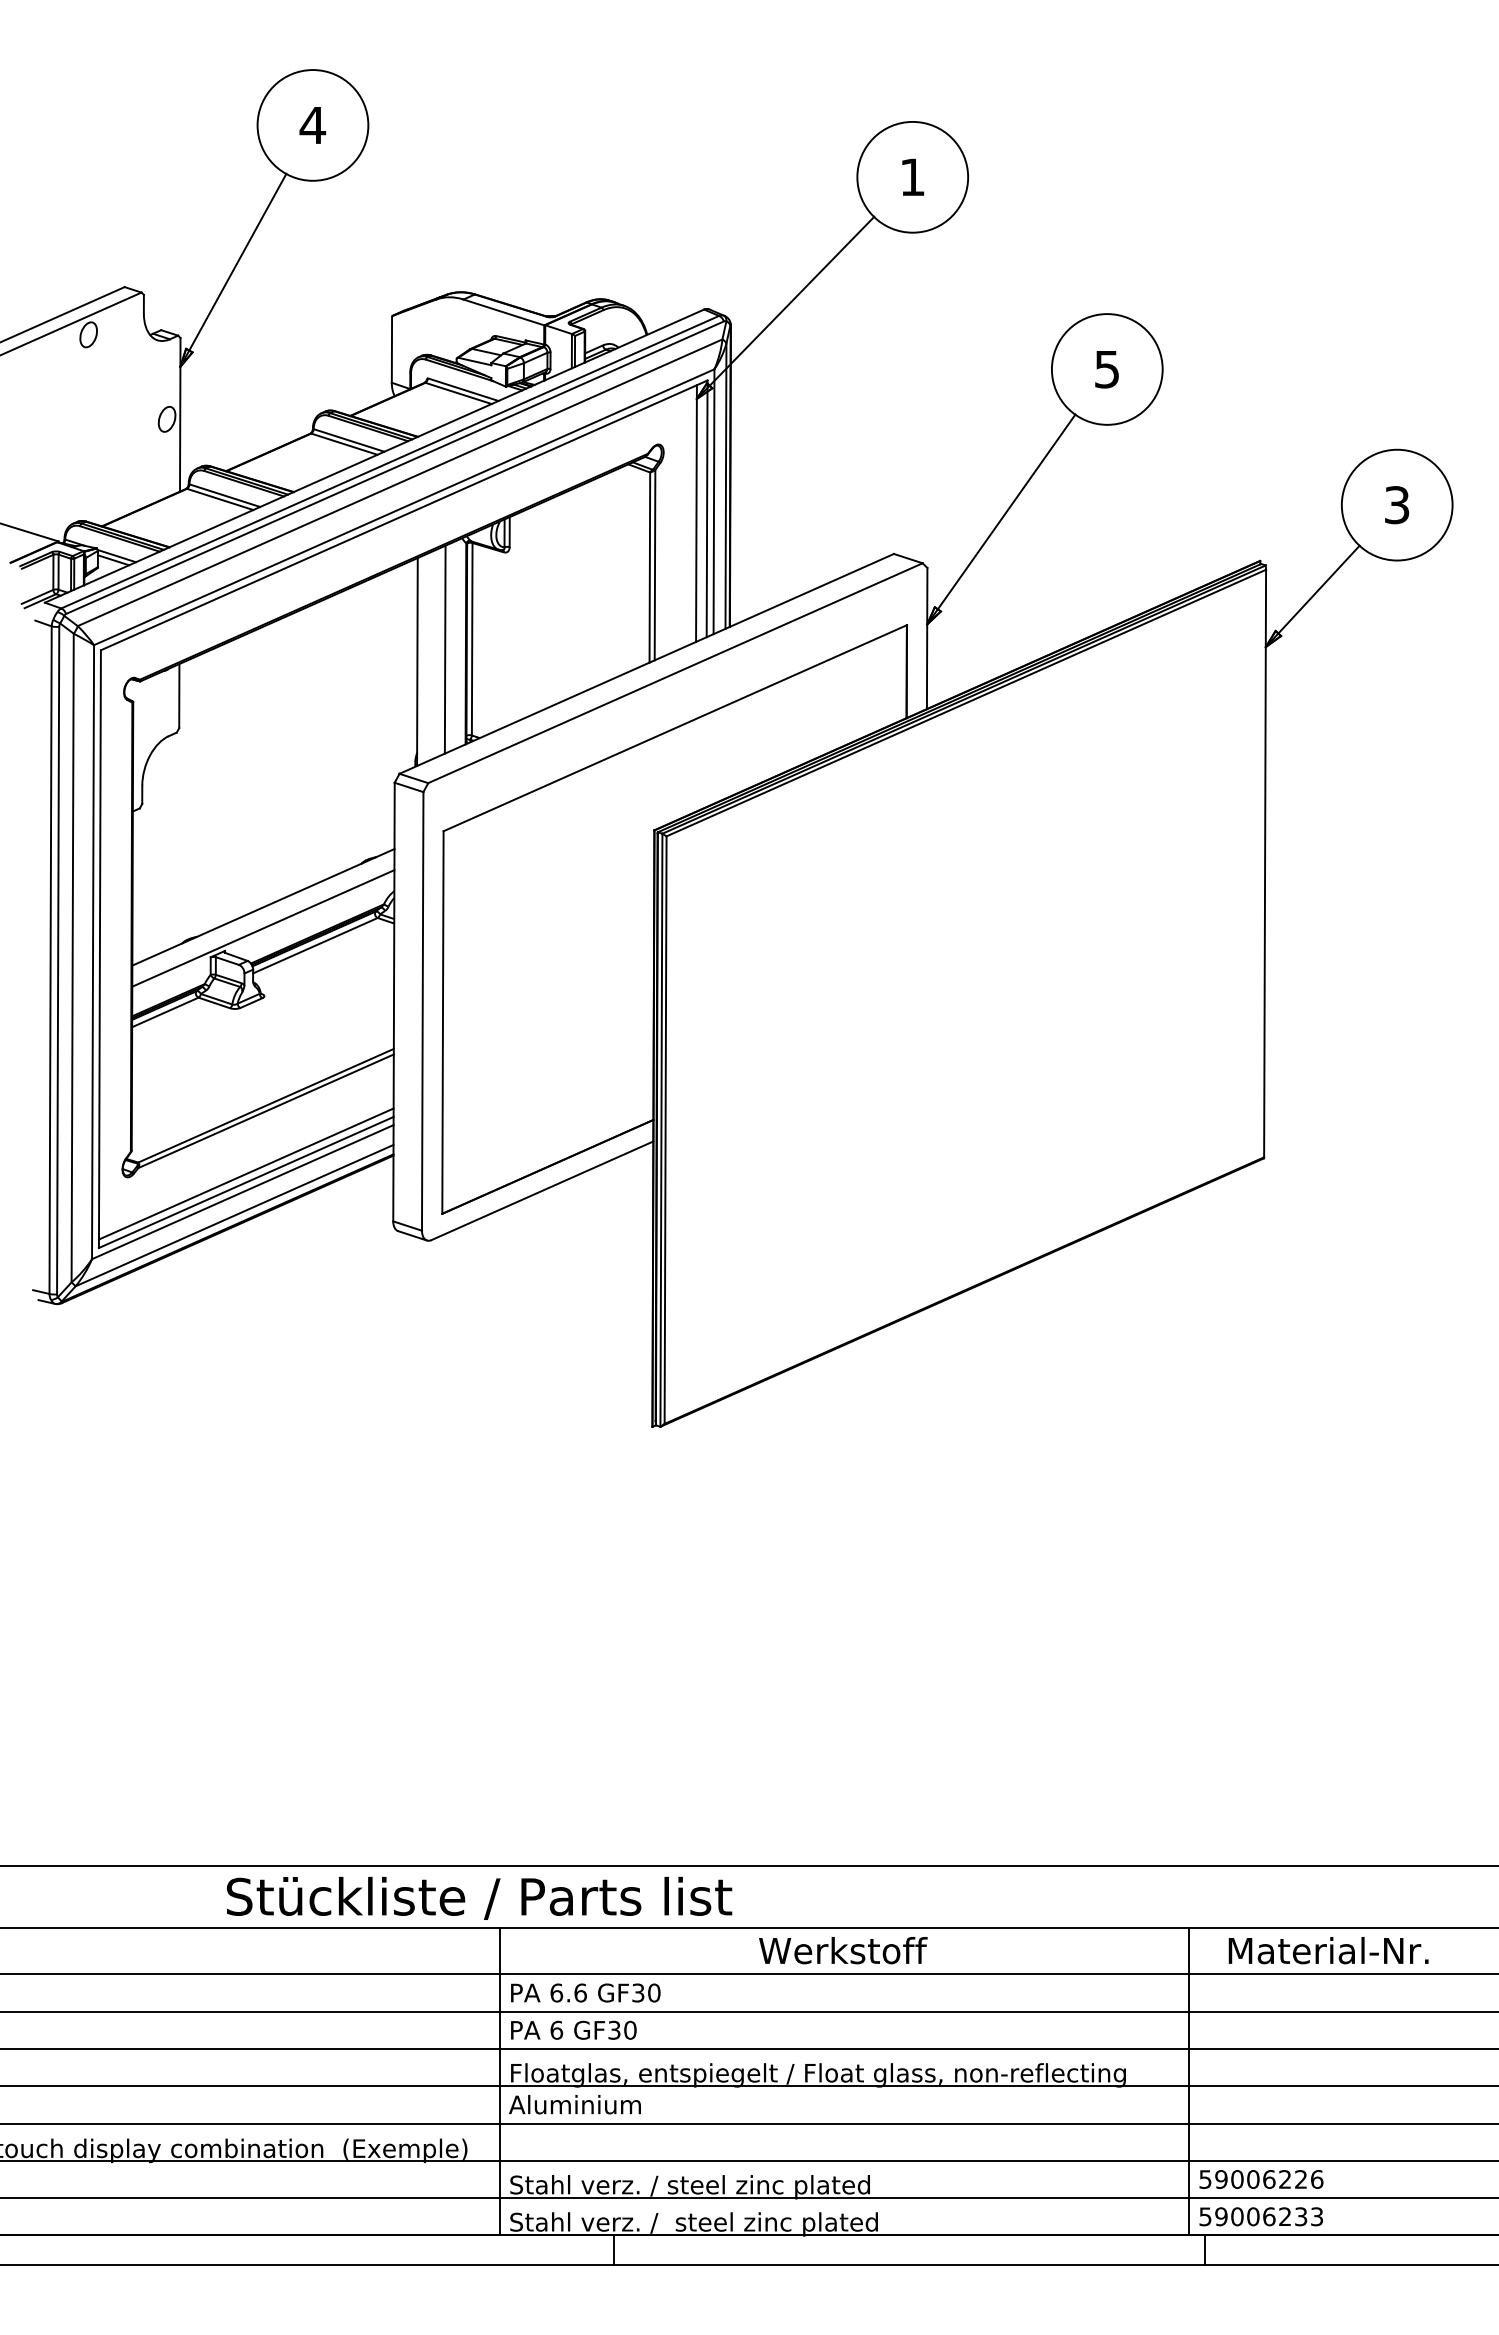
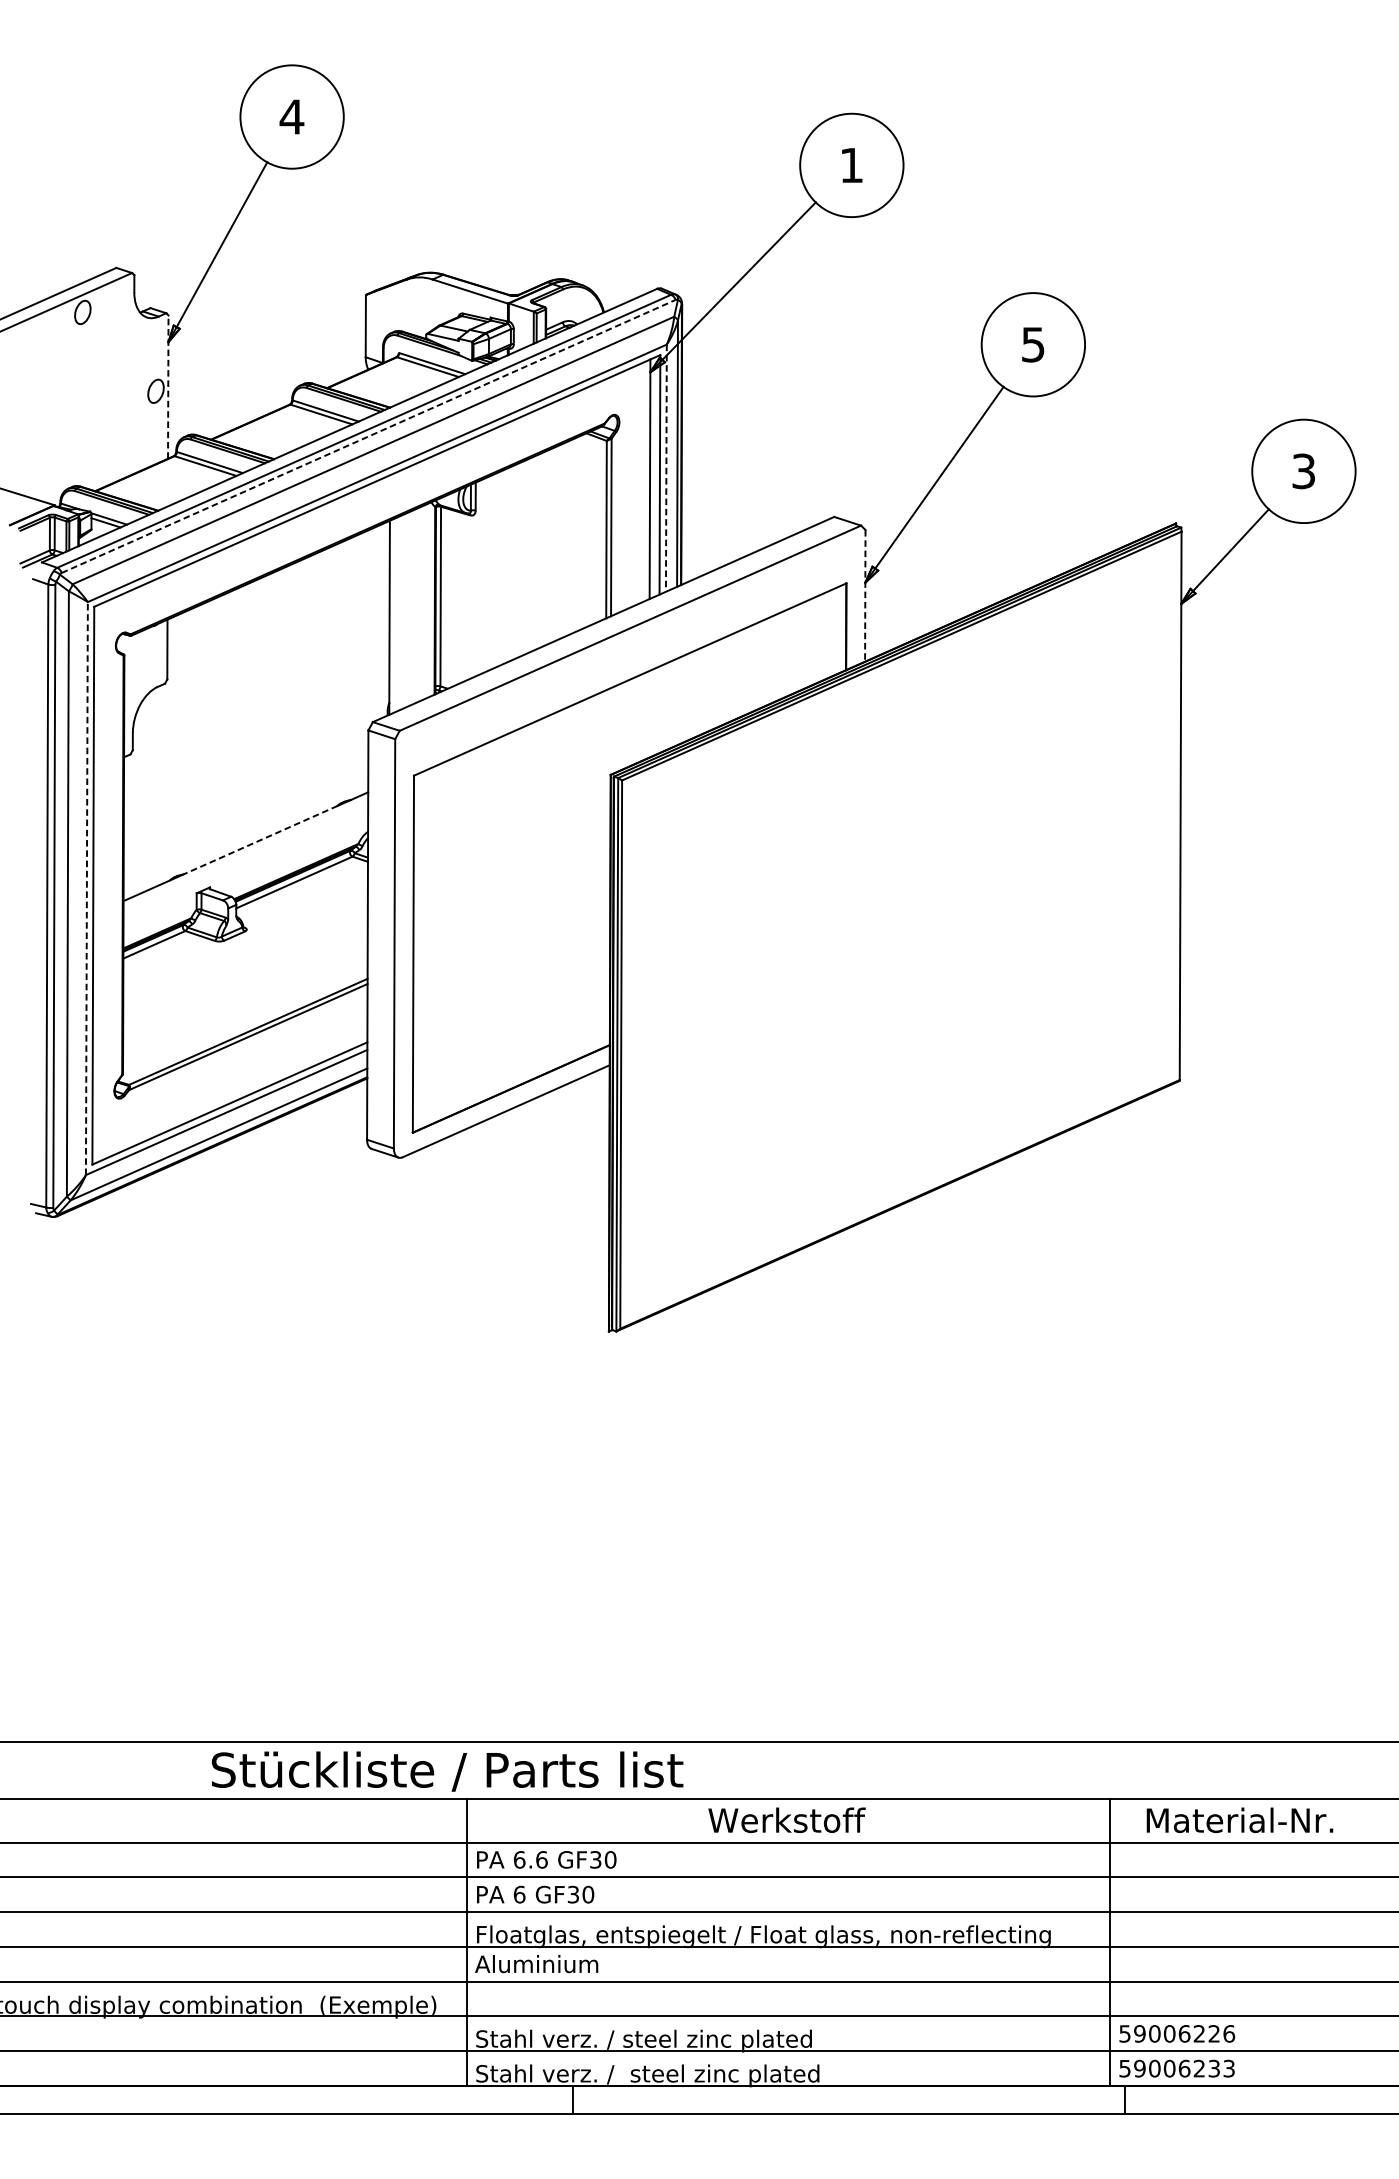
line: (180, 414) -> (168, 386), solid -> dashed
line: (395, 467) -> (369, 436), solid -> dashed
line: (714, 502) -> (666, 468), solid -> dashed
line: (927, 638) -> (865, 595), solid -> dashed
line: (444, 649) -> (414, 606), removed
line: (278, 900) -> (259, 840), solid -> dashed
line: (263, 928) -> (245, 866), removed
line: (93, 951) -> (87, 887), solid -> dashed
line: (245, 1173) -> (229, 1095), removed

